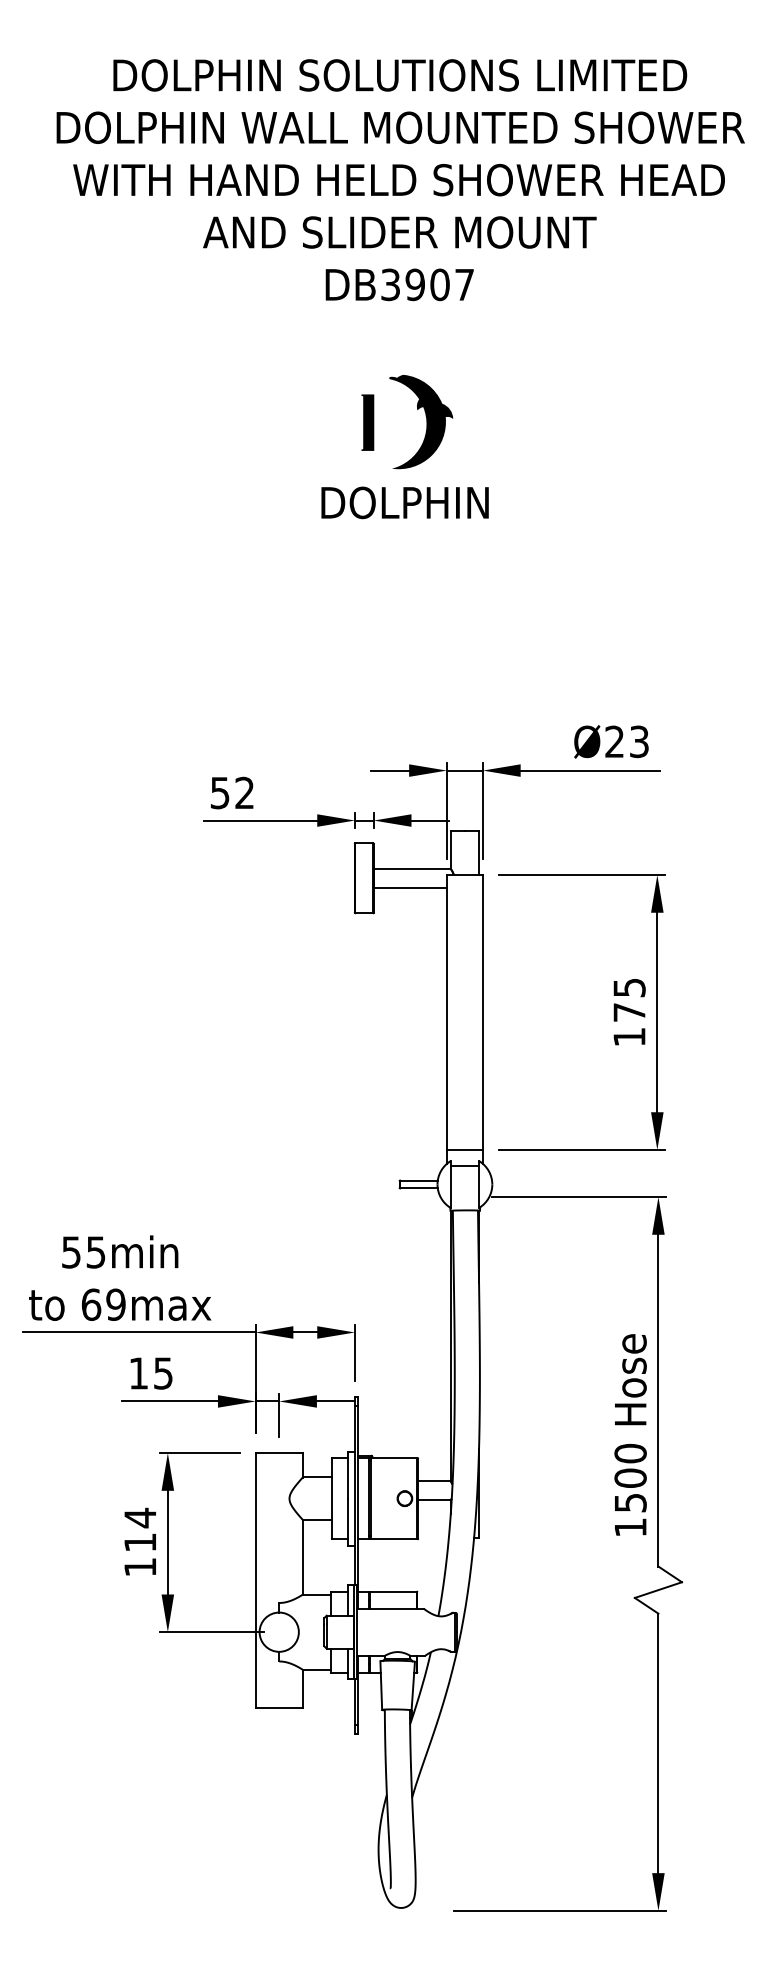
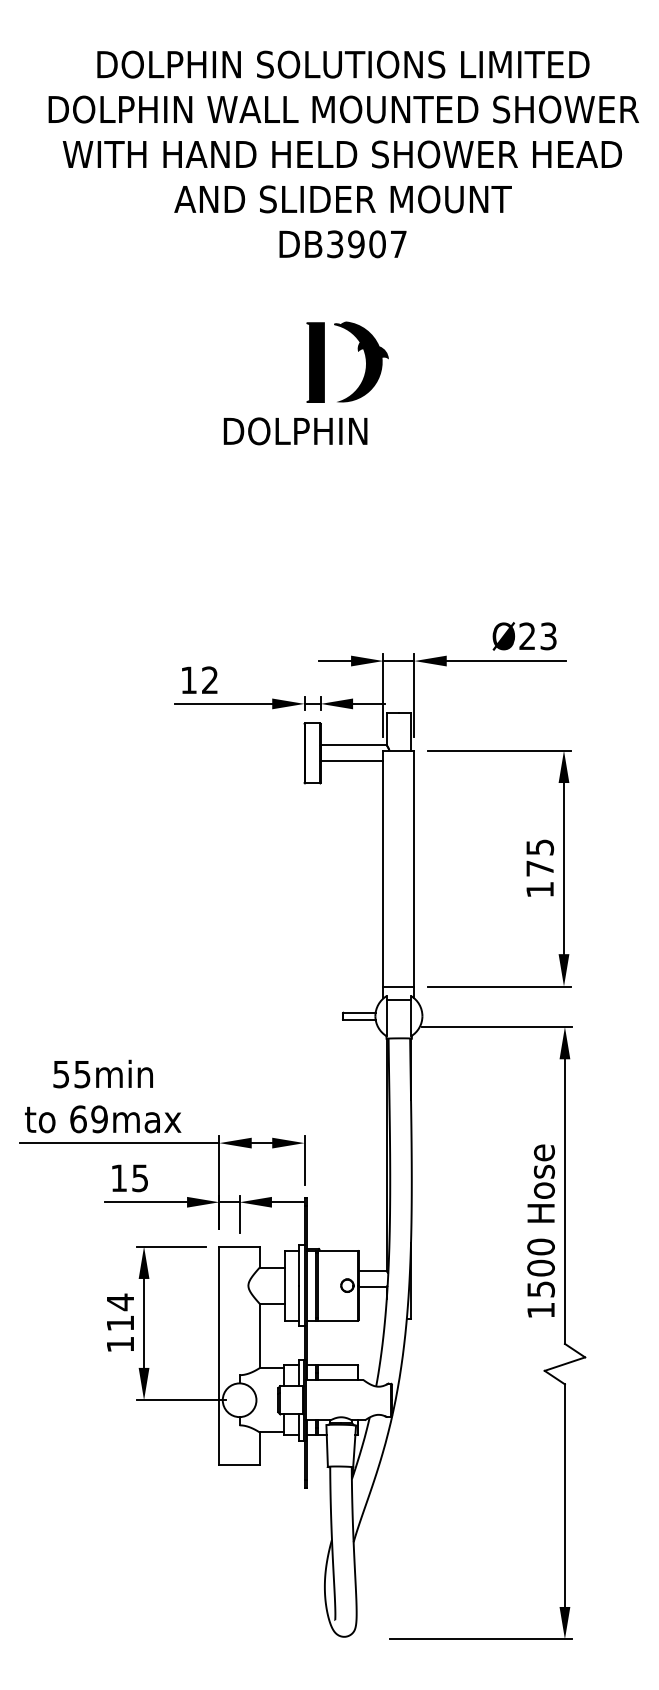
part: (367, 422) -> (315, 362), size x1.67
text: (404, 503) -> (295, 431), moved
text: (219, 793) -> (188, 680), 52 -> 12

